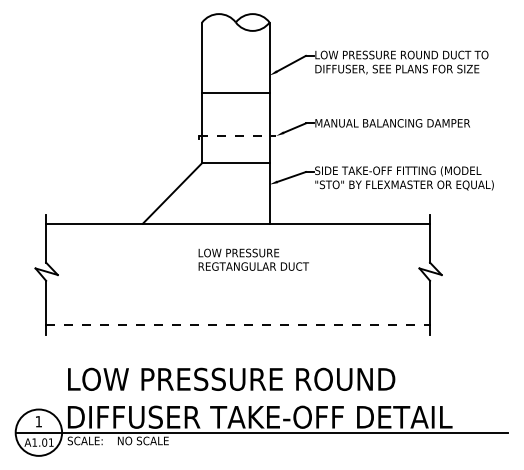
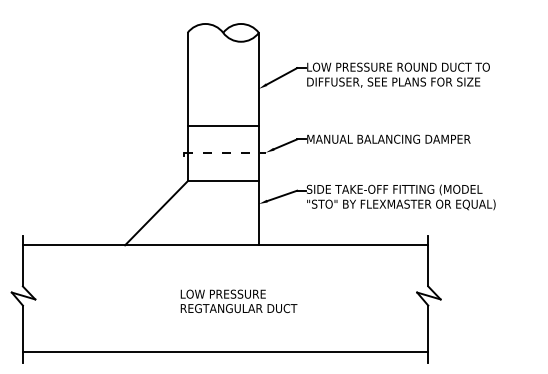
line: (235, 93) -> (222, 125), moved
text: (253, 259) -> (238, 301), moved
line: (238, 324) -> (226, 351), dashed -> solid

